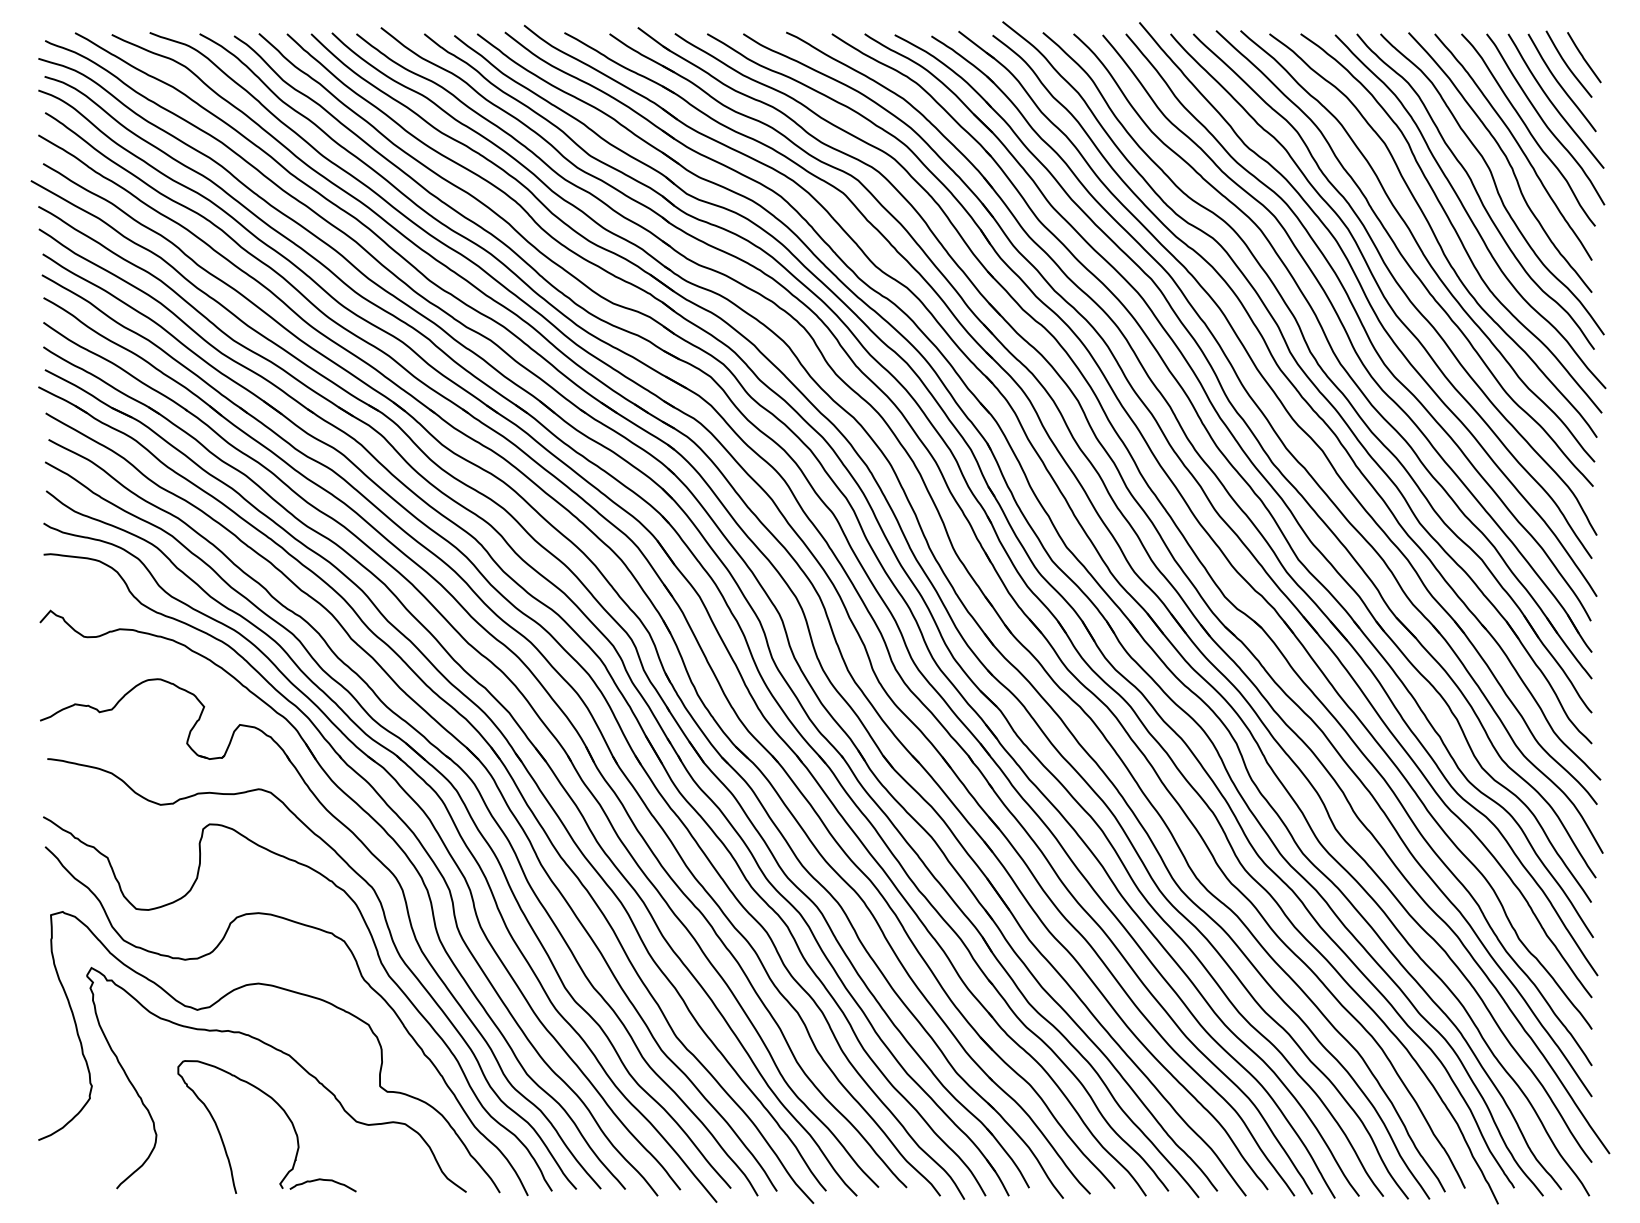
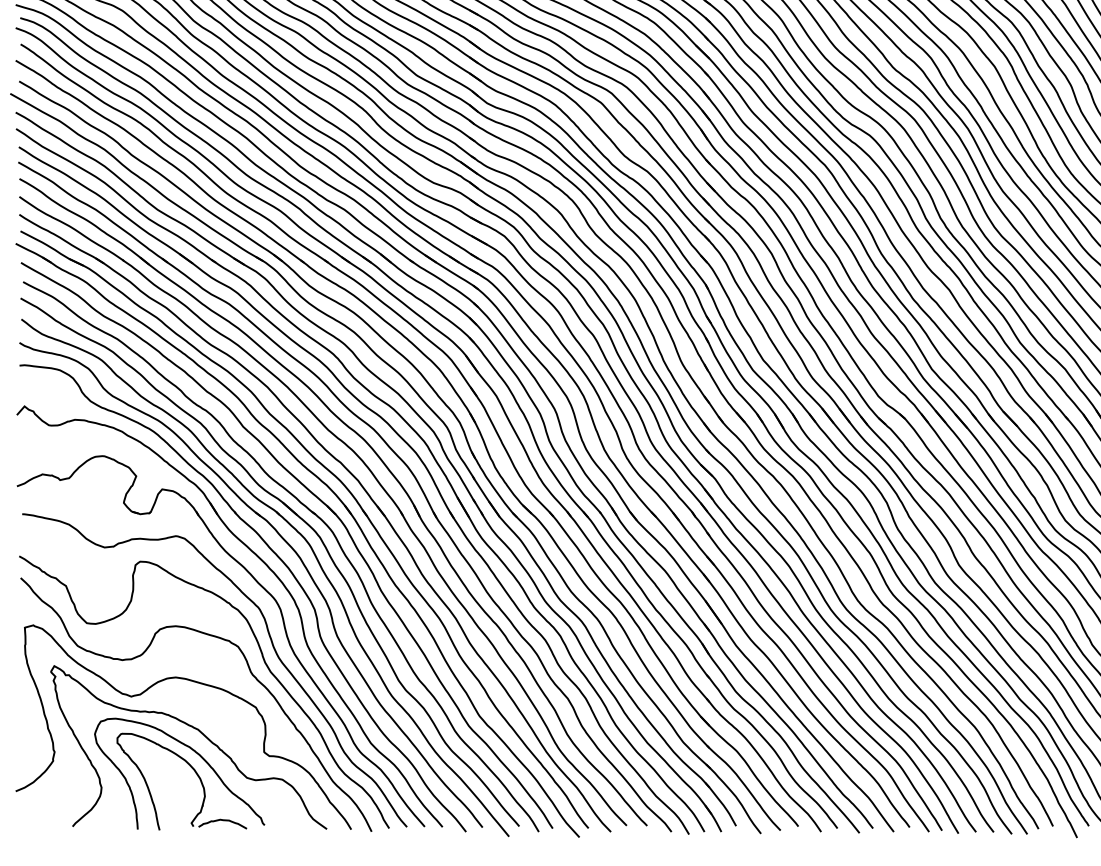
curve: (283, 1085) -> (193, 751), added

